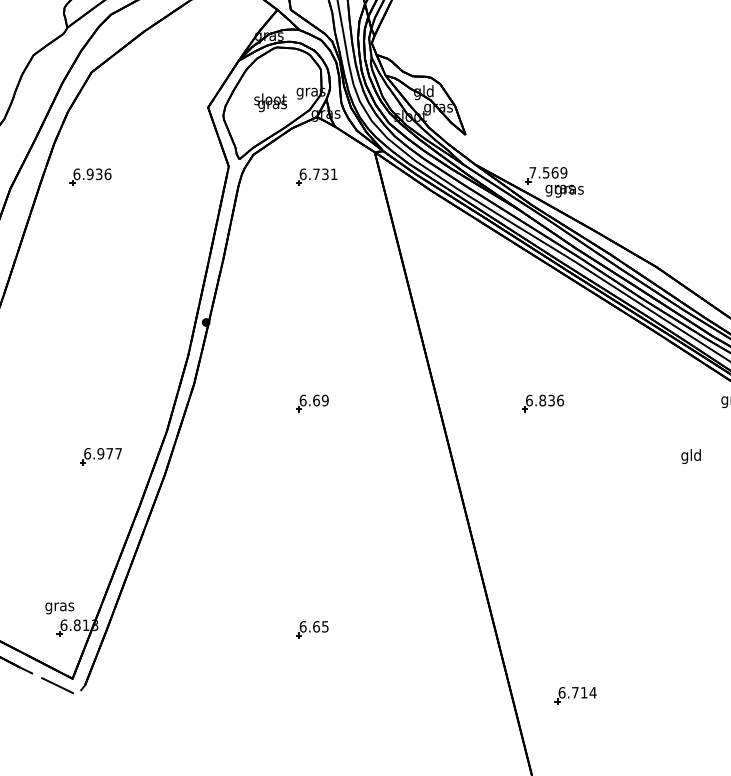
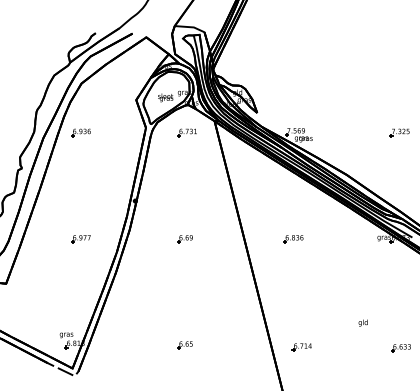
text: (689, 455) -> (362, 322), moved
part: (100, 457) -> (80, 239), moved
part: (574, 695) -> (301, 347), moved

